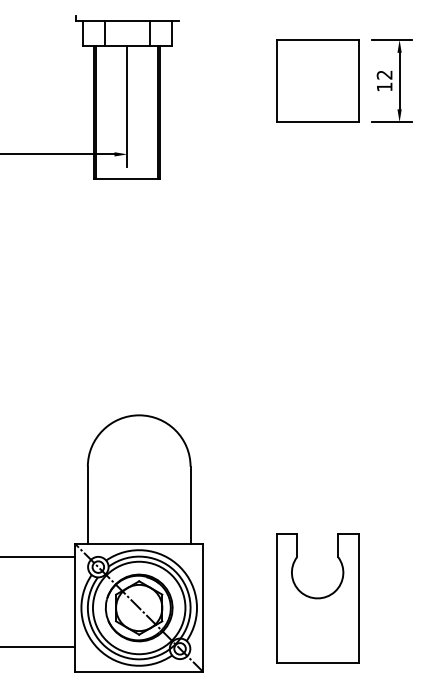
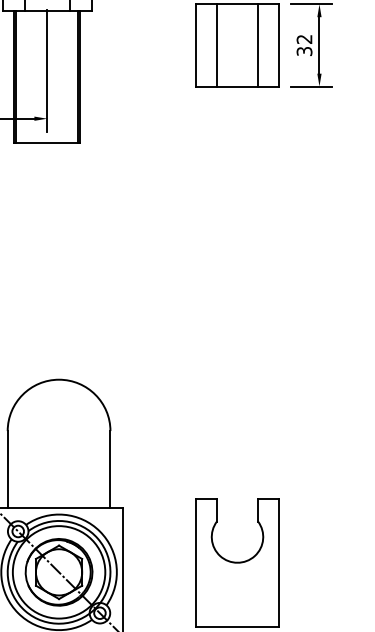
line: (297, 81) -> (217, 45), added
line: (338, 81) -> (258, 45), added
text: (384, 86) -> (304, 50), 12 -> 32

